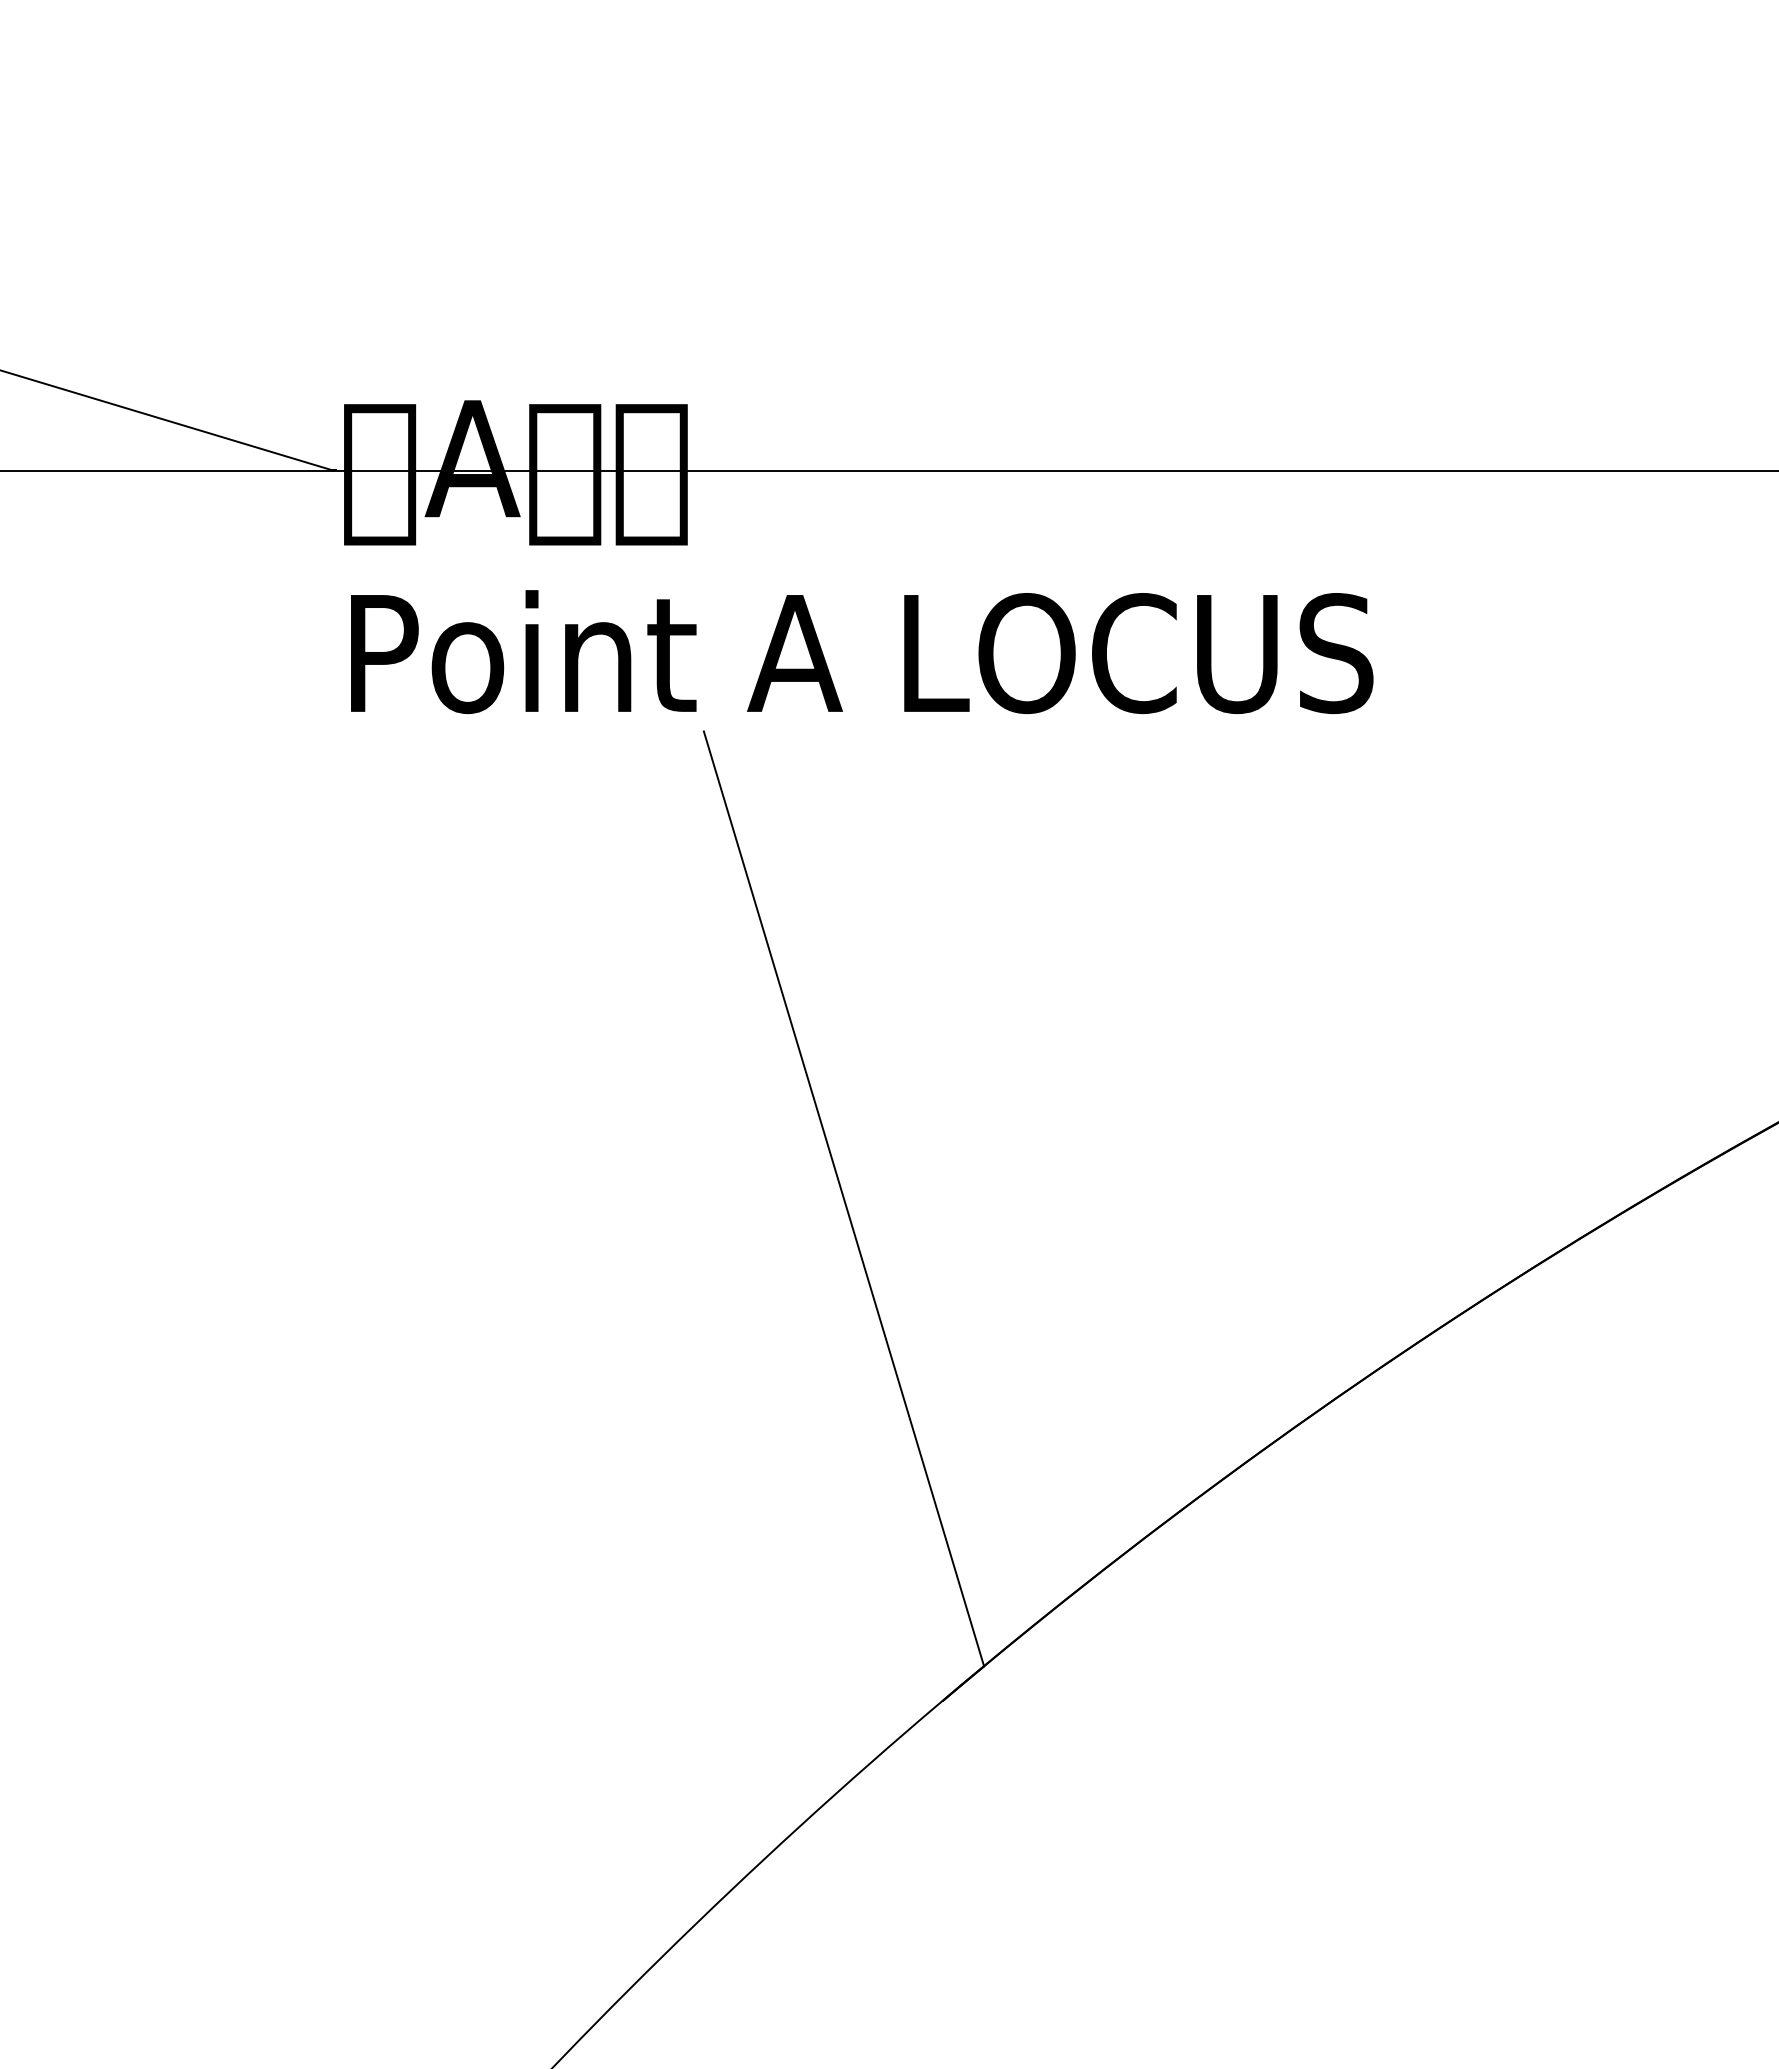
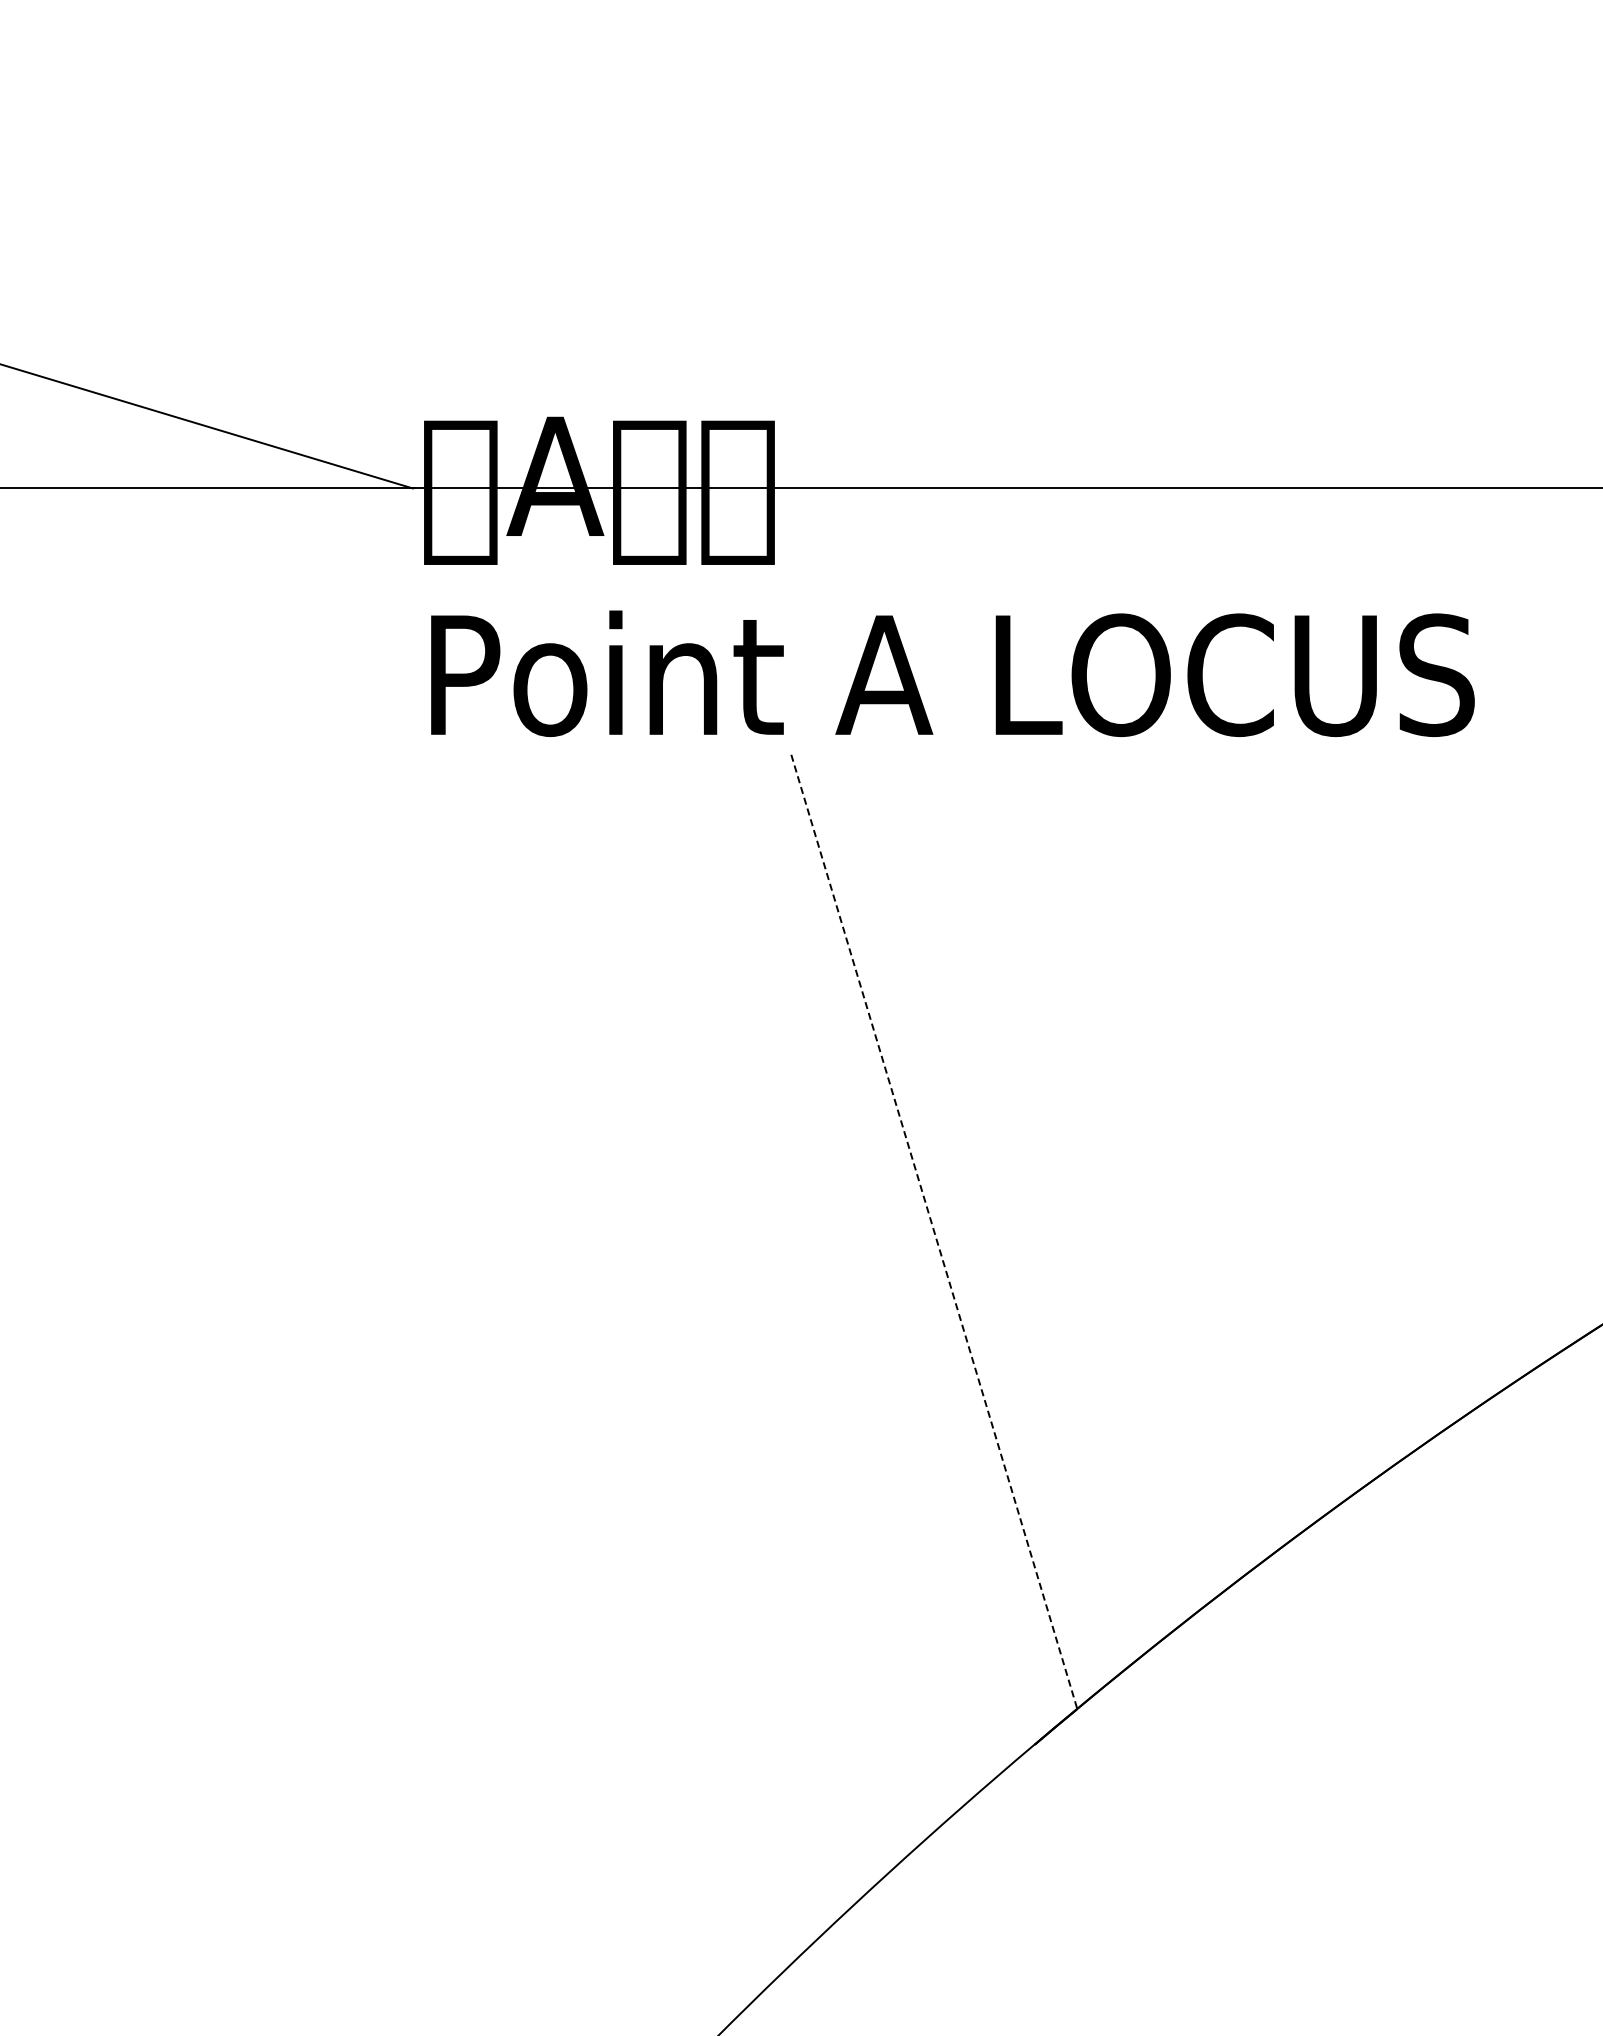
line: (844, 1199) -> (934, 1232), solid -> dashed

